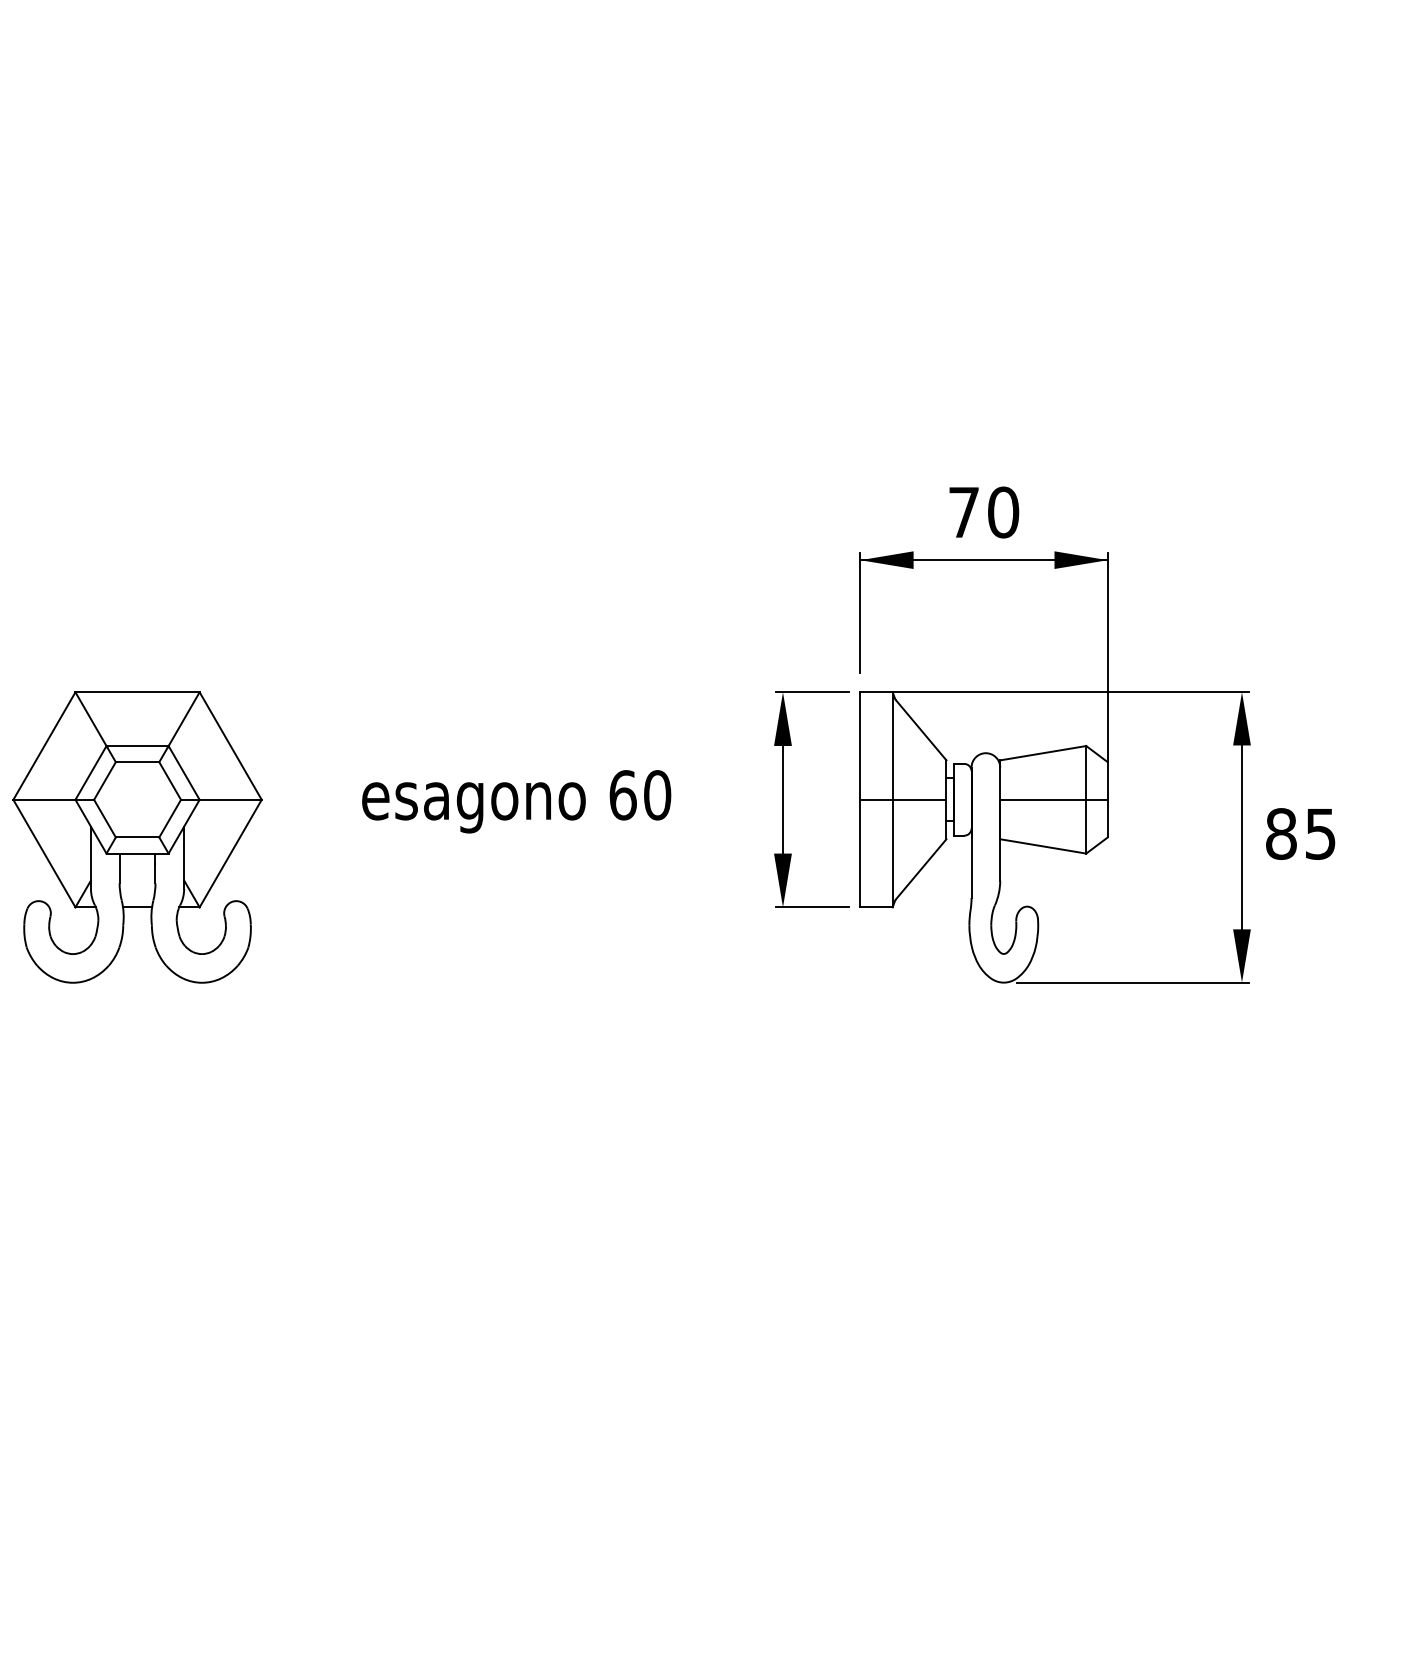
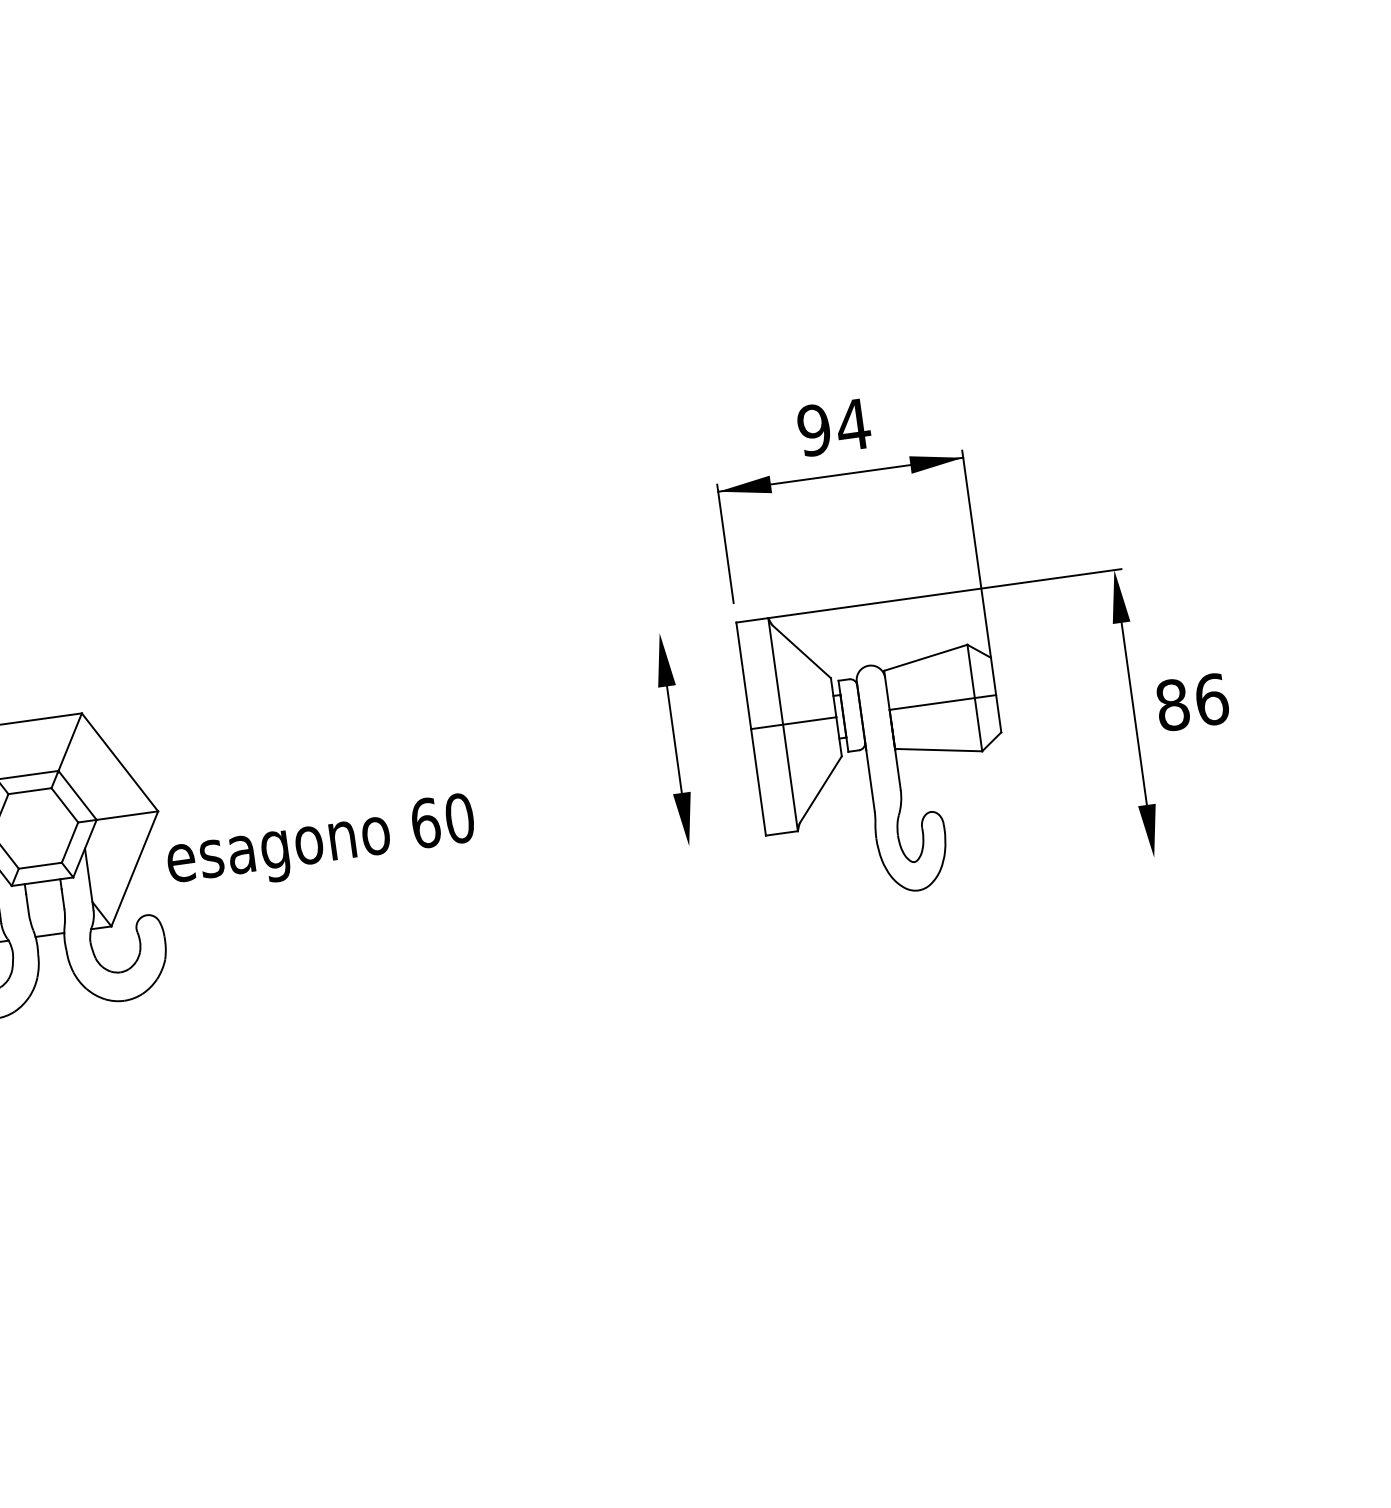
text: (983, 512) -> (833, 427), 70 -> 94
line: (812, 692) -> (688, 629), removed
text: (516, 801) -> (320, 844), moved
text: (1320, 833) -> (1211, 699), 85 -> 86
line: (812, 907) -> (718, 842), removed
line: (1132, 982) -> (1045, 872), removed

